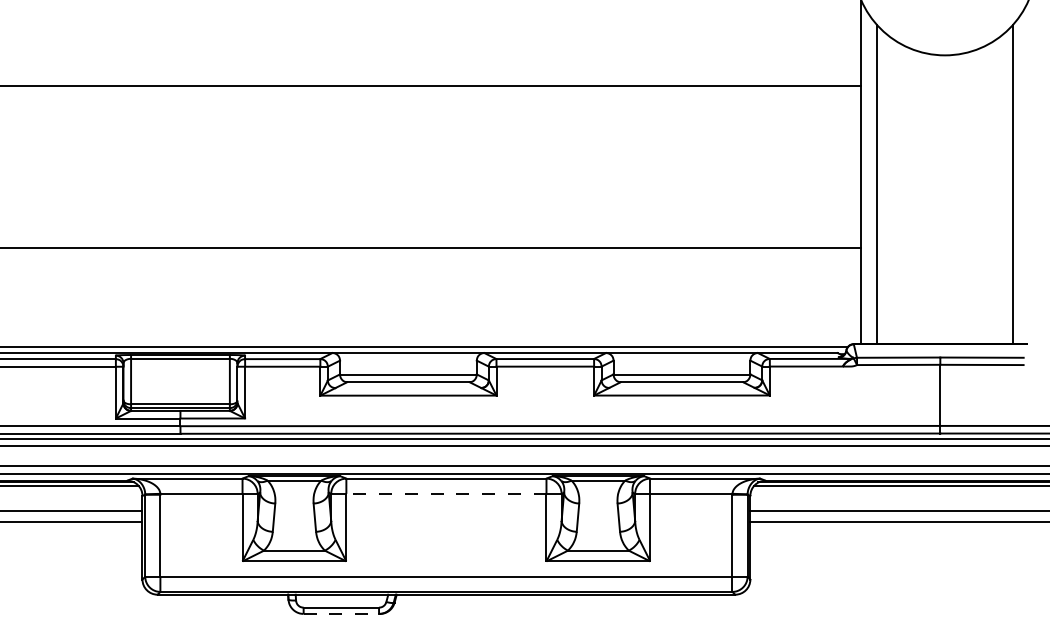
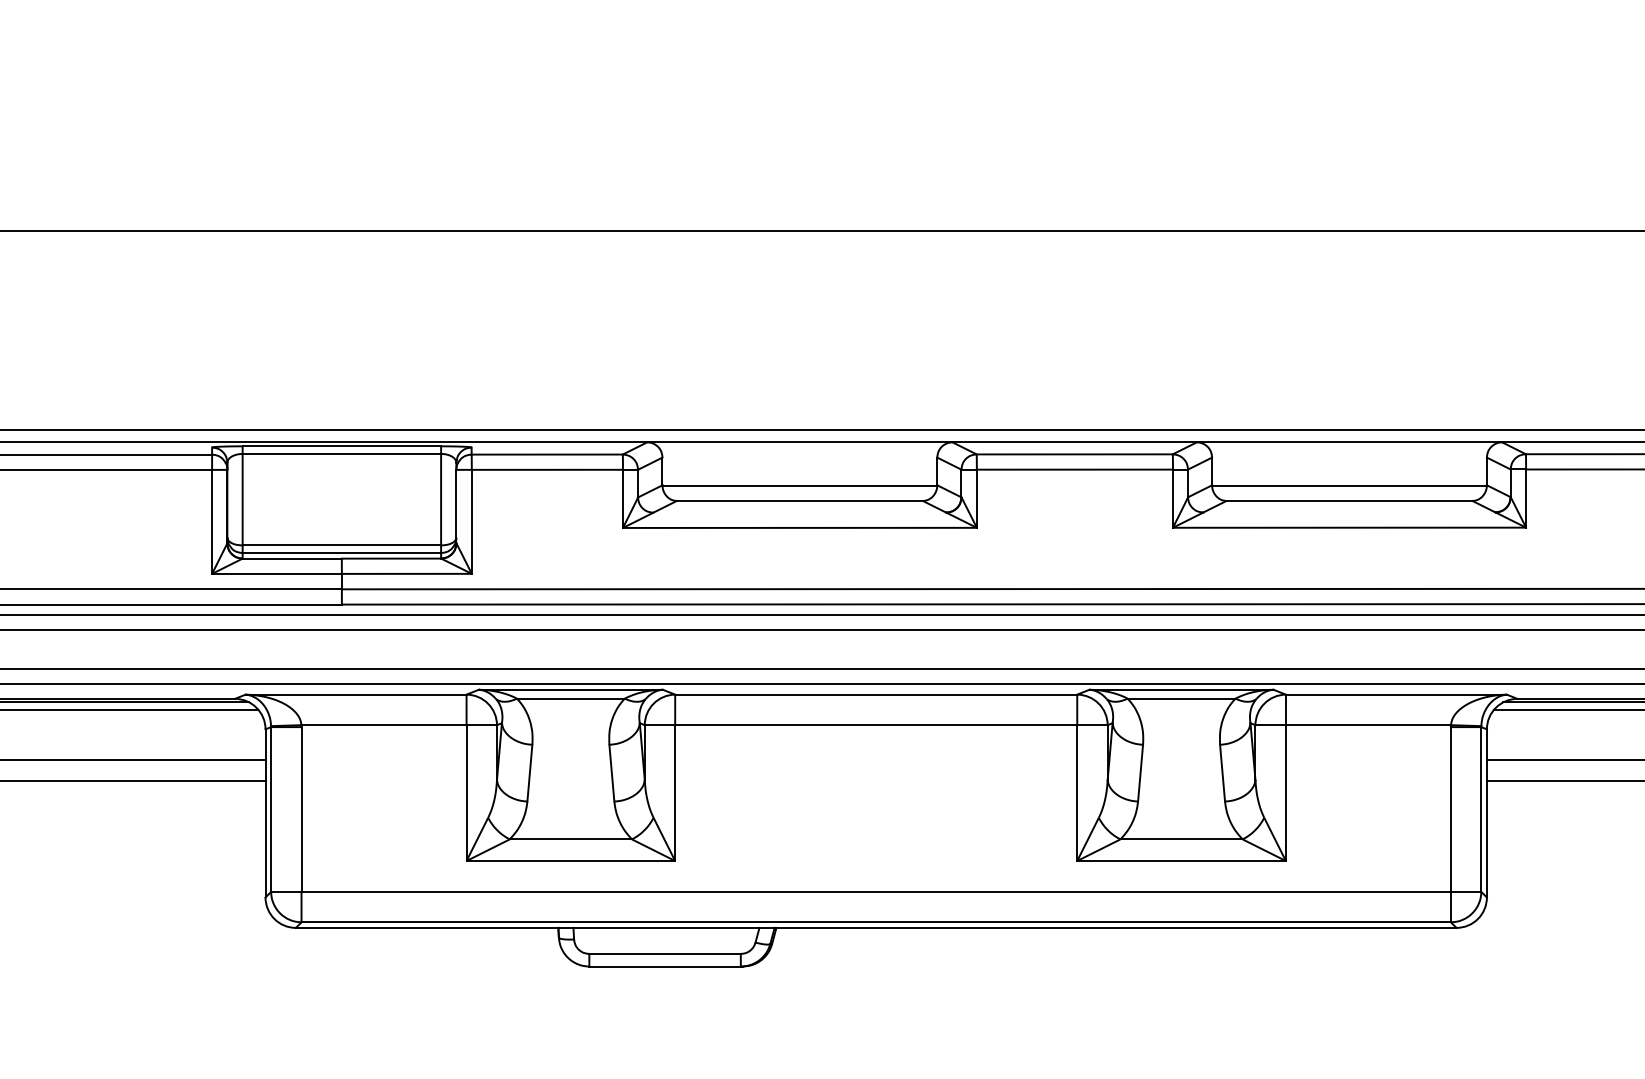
line: (445, 493) -> (874, 724), dashed -> solid
line: (341, 613) -> (665, 965), dashed -> solid

